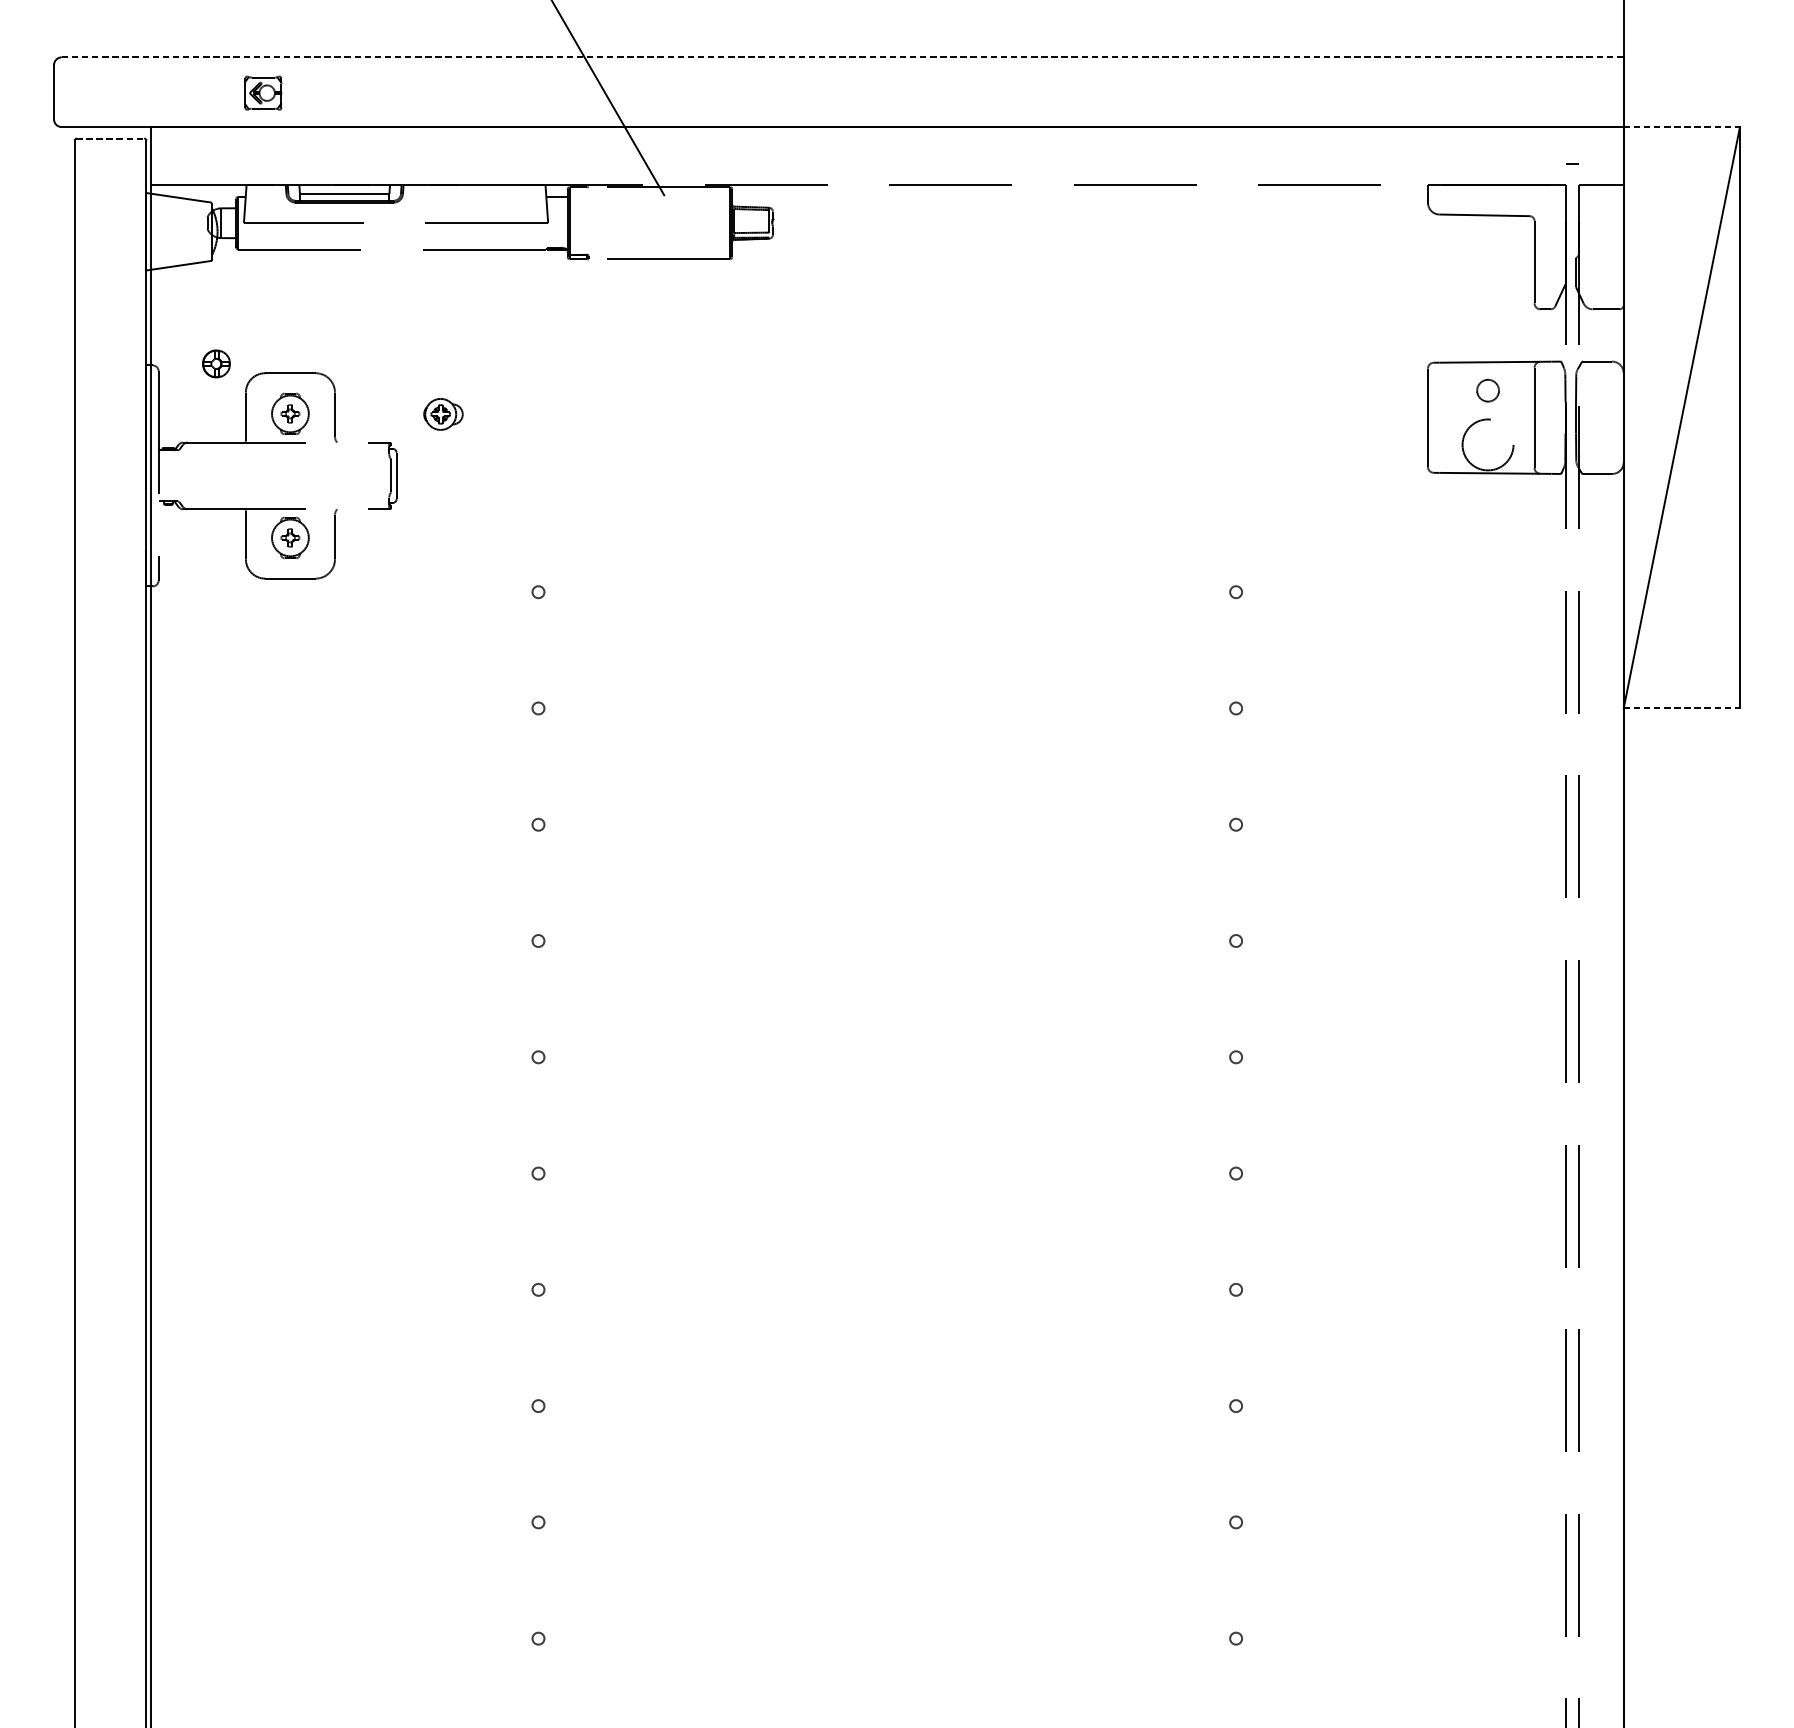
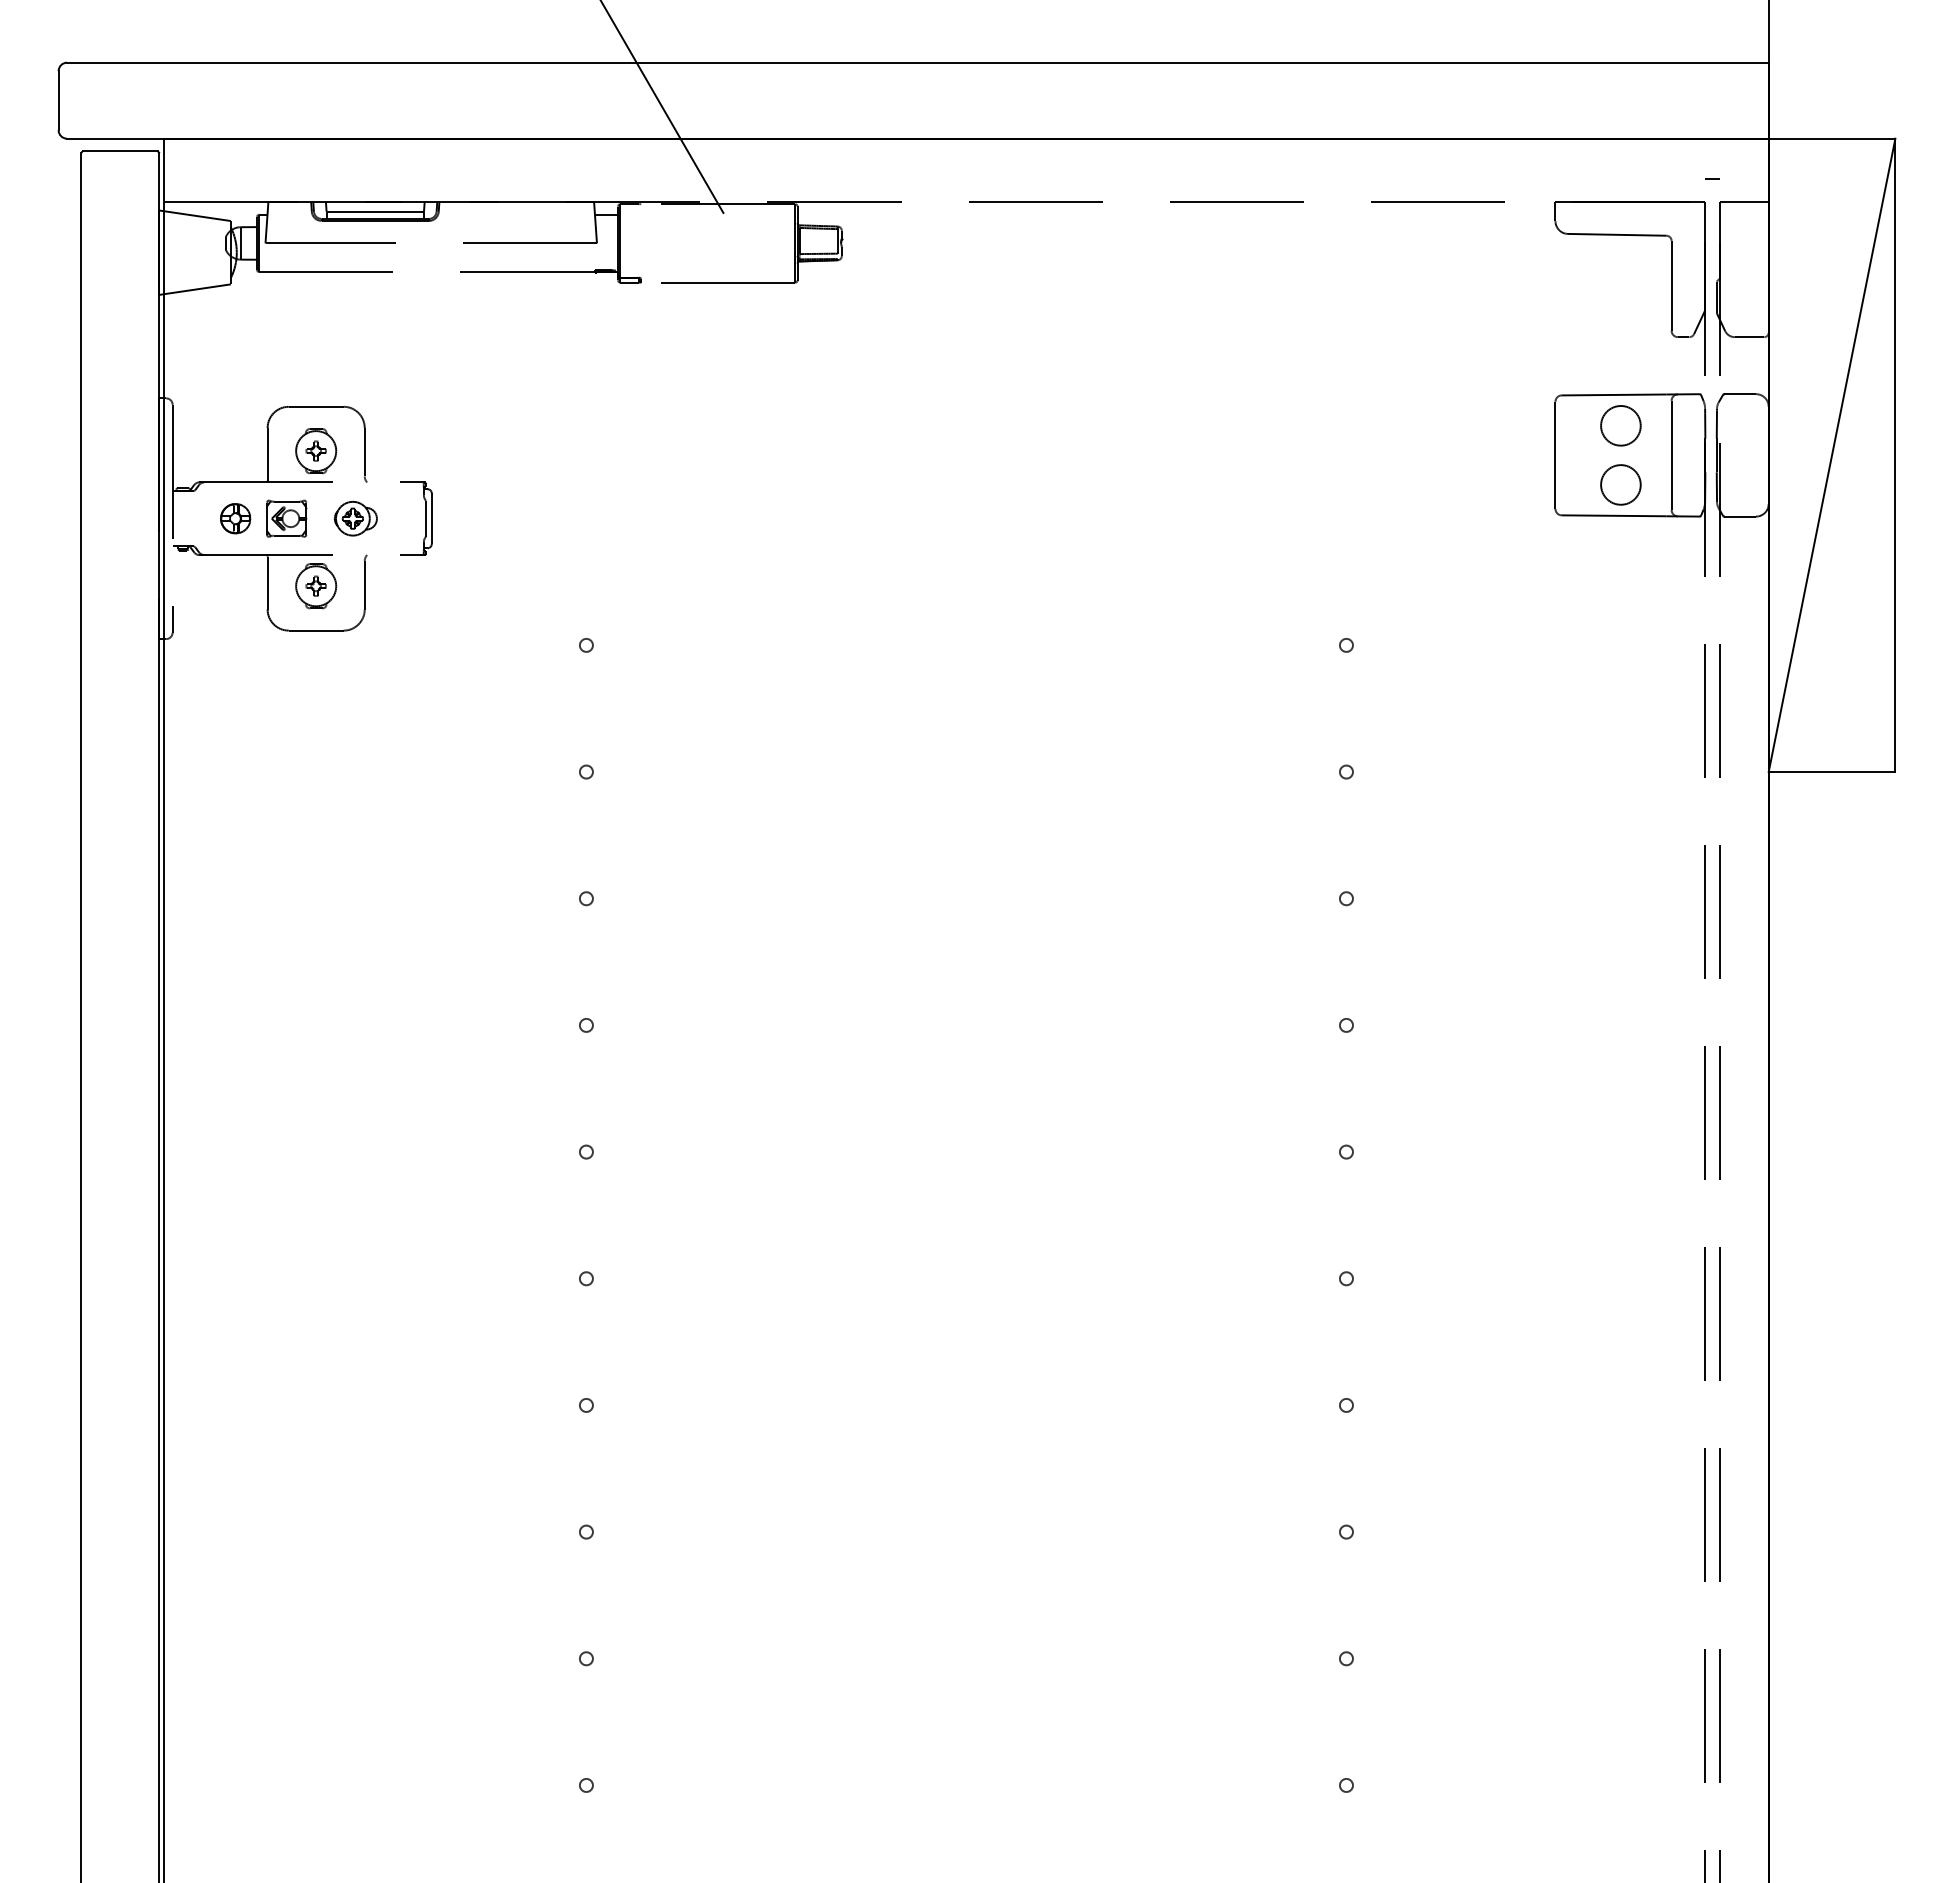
line: (842, 57) -> (917, 62), dashed -> solid
part: (263, 92) -> (286, 518), moved
line: (1682, 126) -> (1832, 138), dashed -> solid
line: (110, 138) -> (120, 151), dashed -> solid
part: (216, 363) -> (235, 518), moved
circle: (1487, 390) -> (1620, 425), size x1.67
part: (443, 414) -> (355, 518), moved
circle: (1487, 444) -> (1620, 484), size x0.71
line: (1682, 708) -> (1832, 772), dashed -> solid

